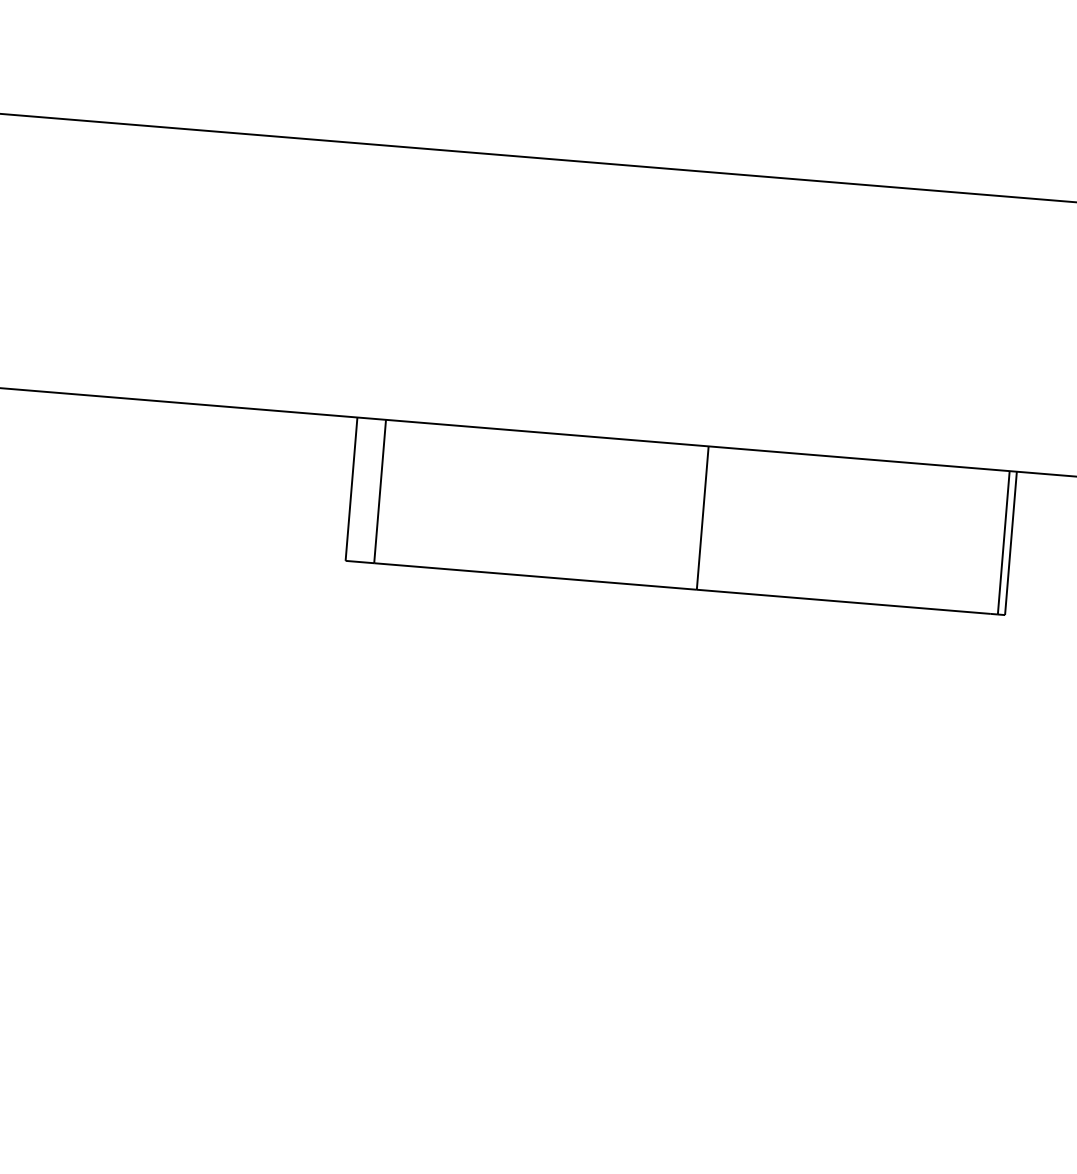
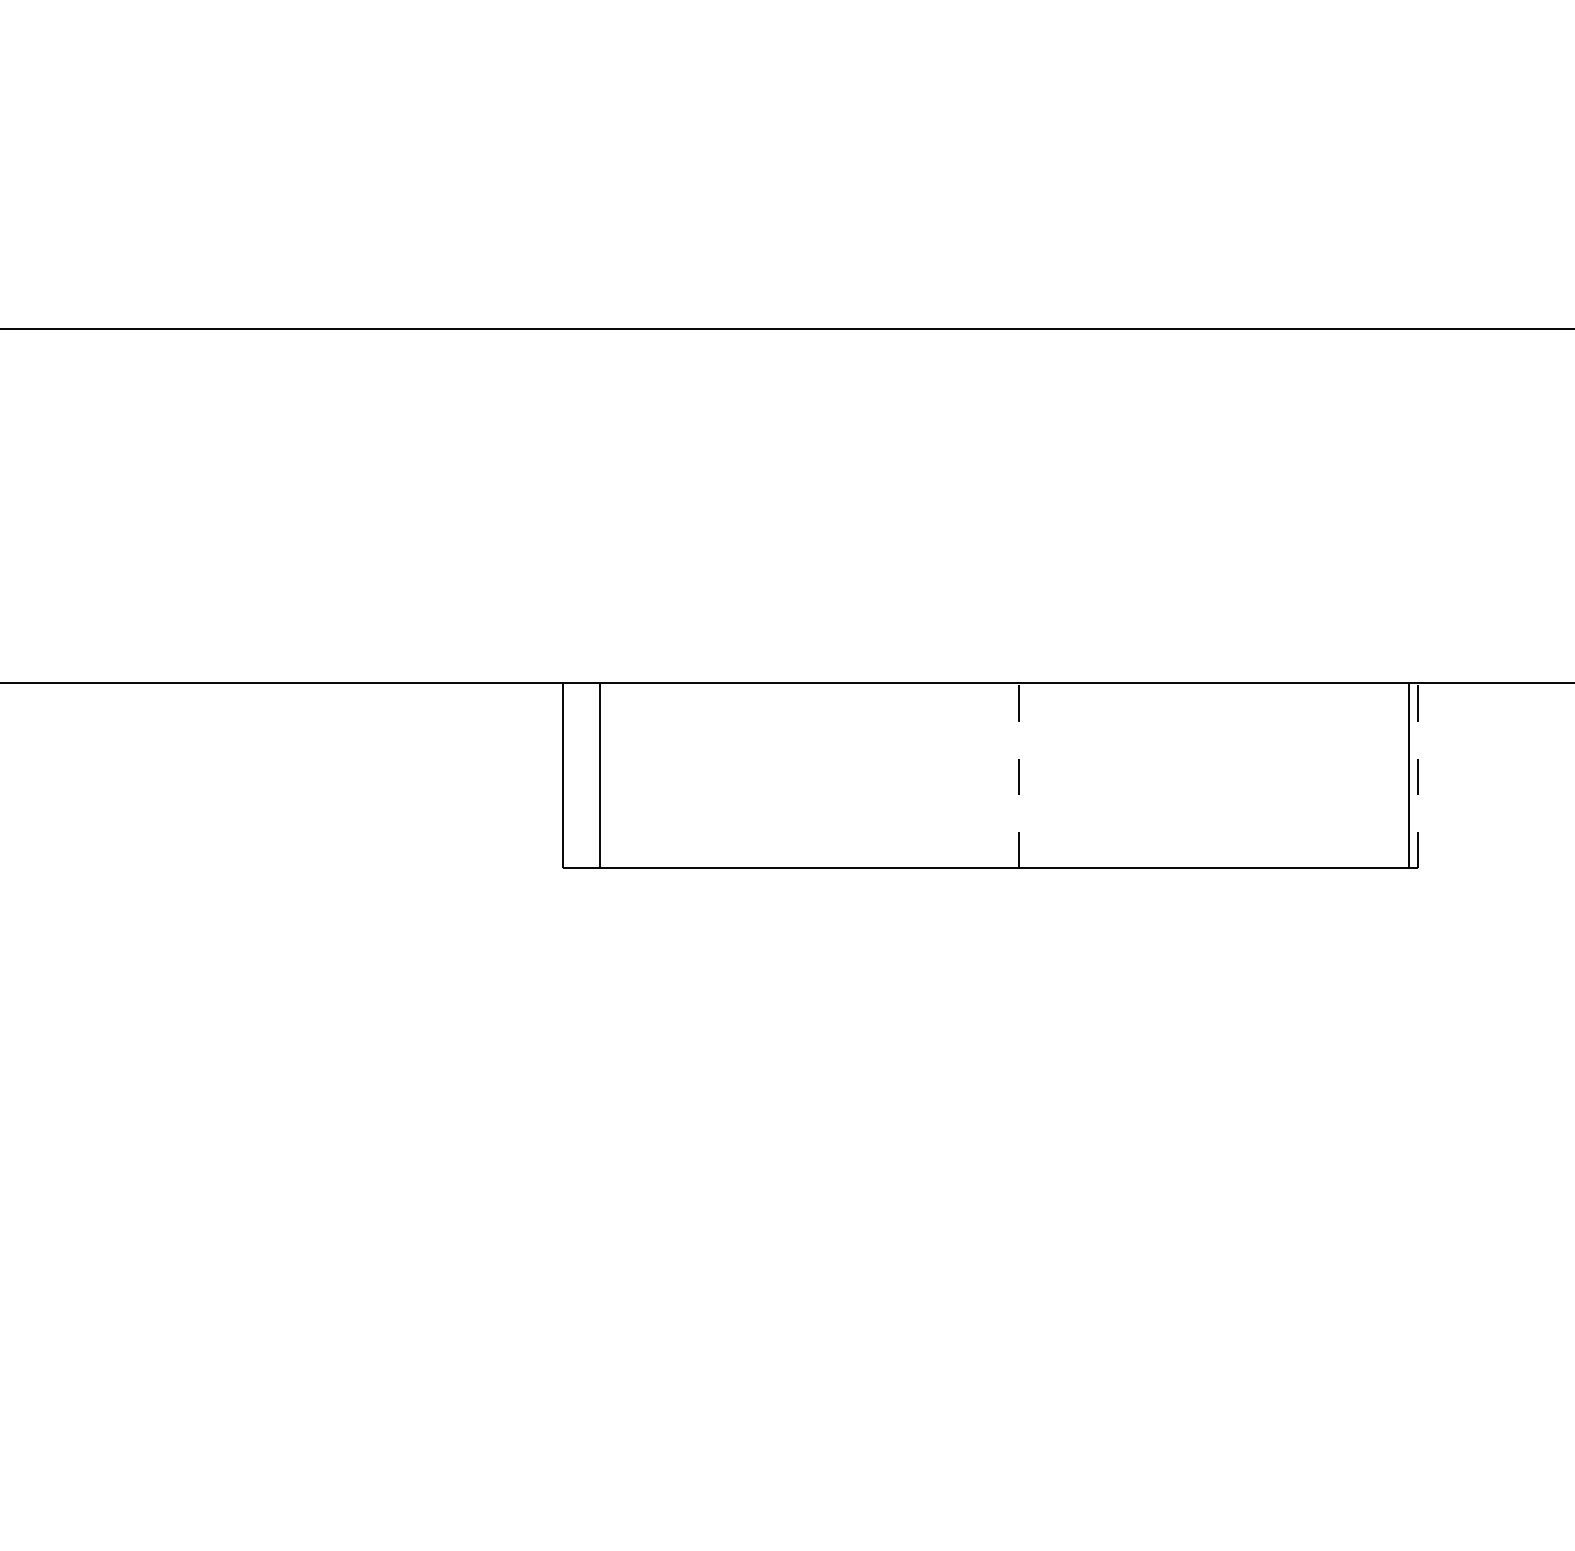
line: (702, 518) -> (1018, 775), solid -> dashed
line: (1011, 543) -> (1418, 775), solid -> dashed

